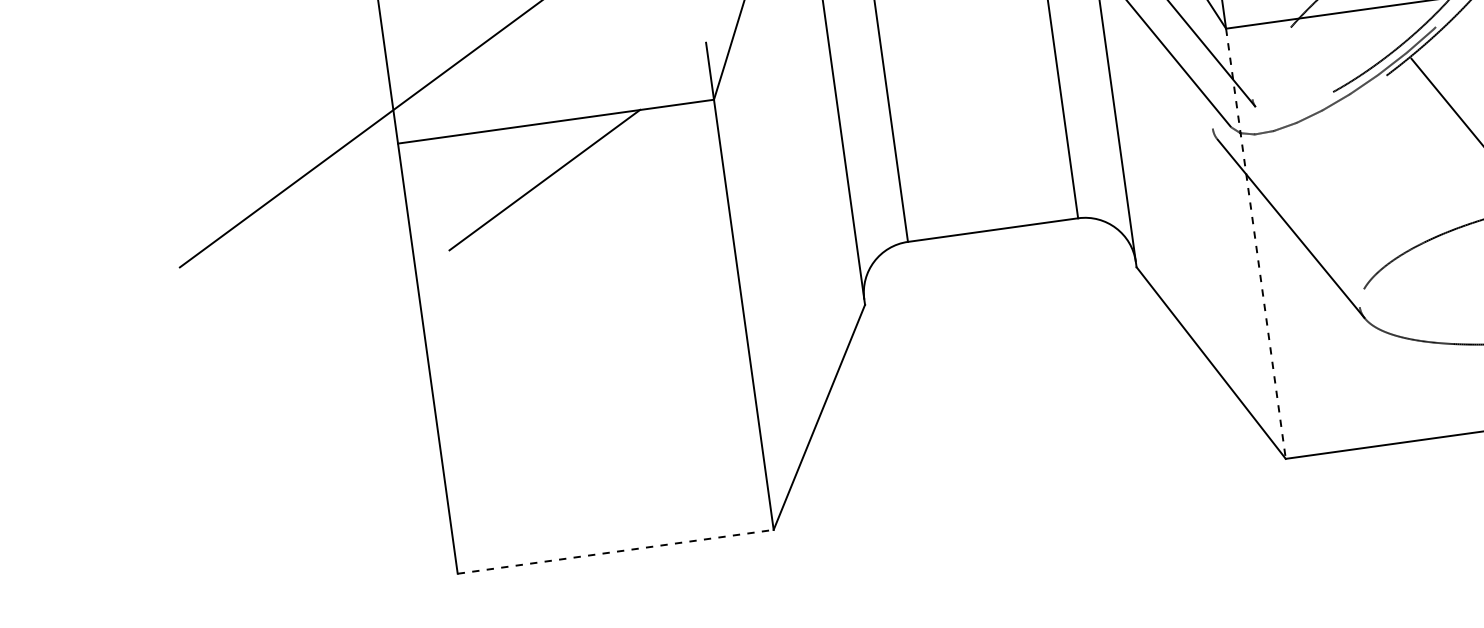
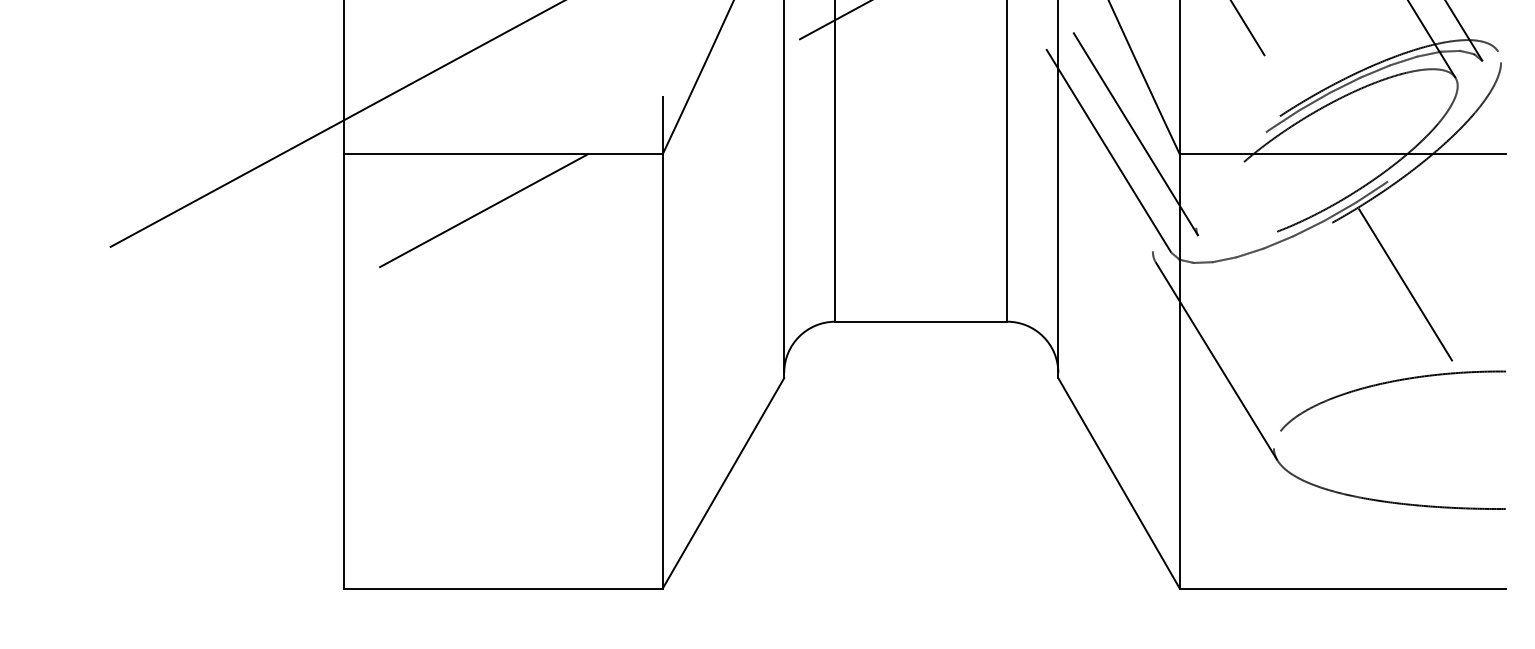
line: (1255, 243) -> (1179, 371), dashed -> solid
line: (615, 551) -> (503, 588), dashed -> solid

